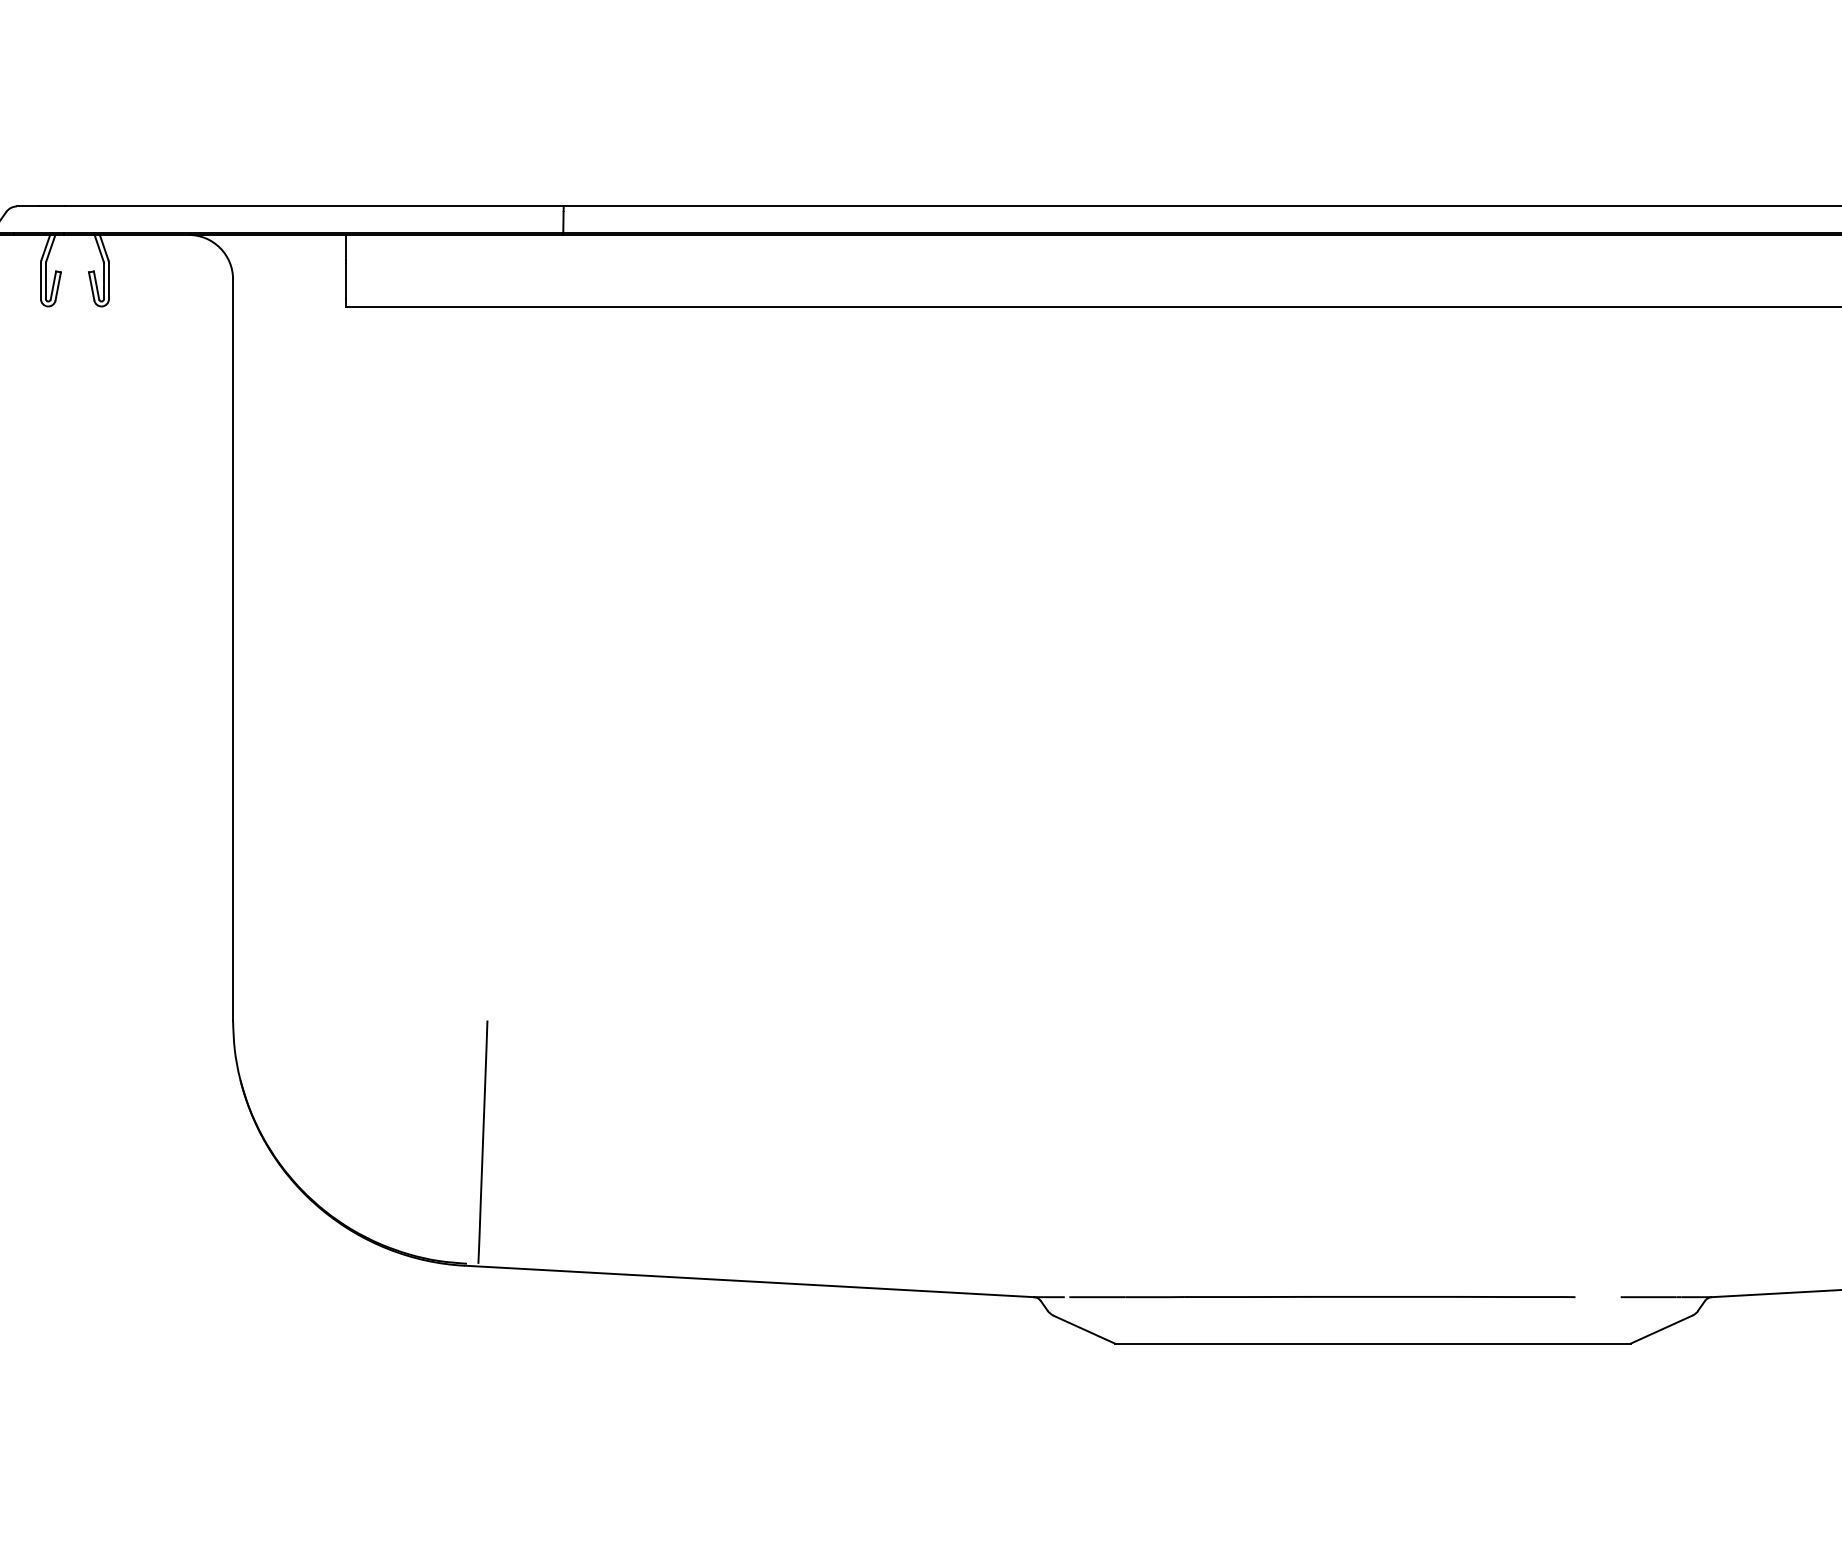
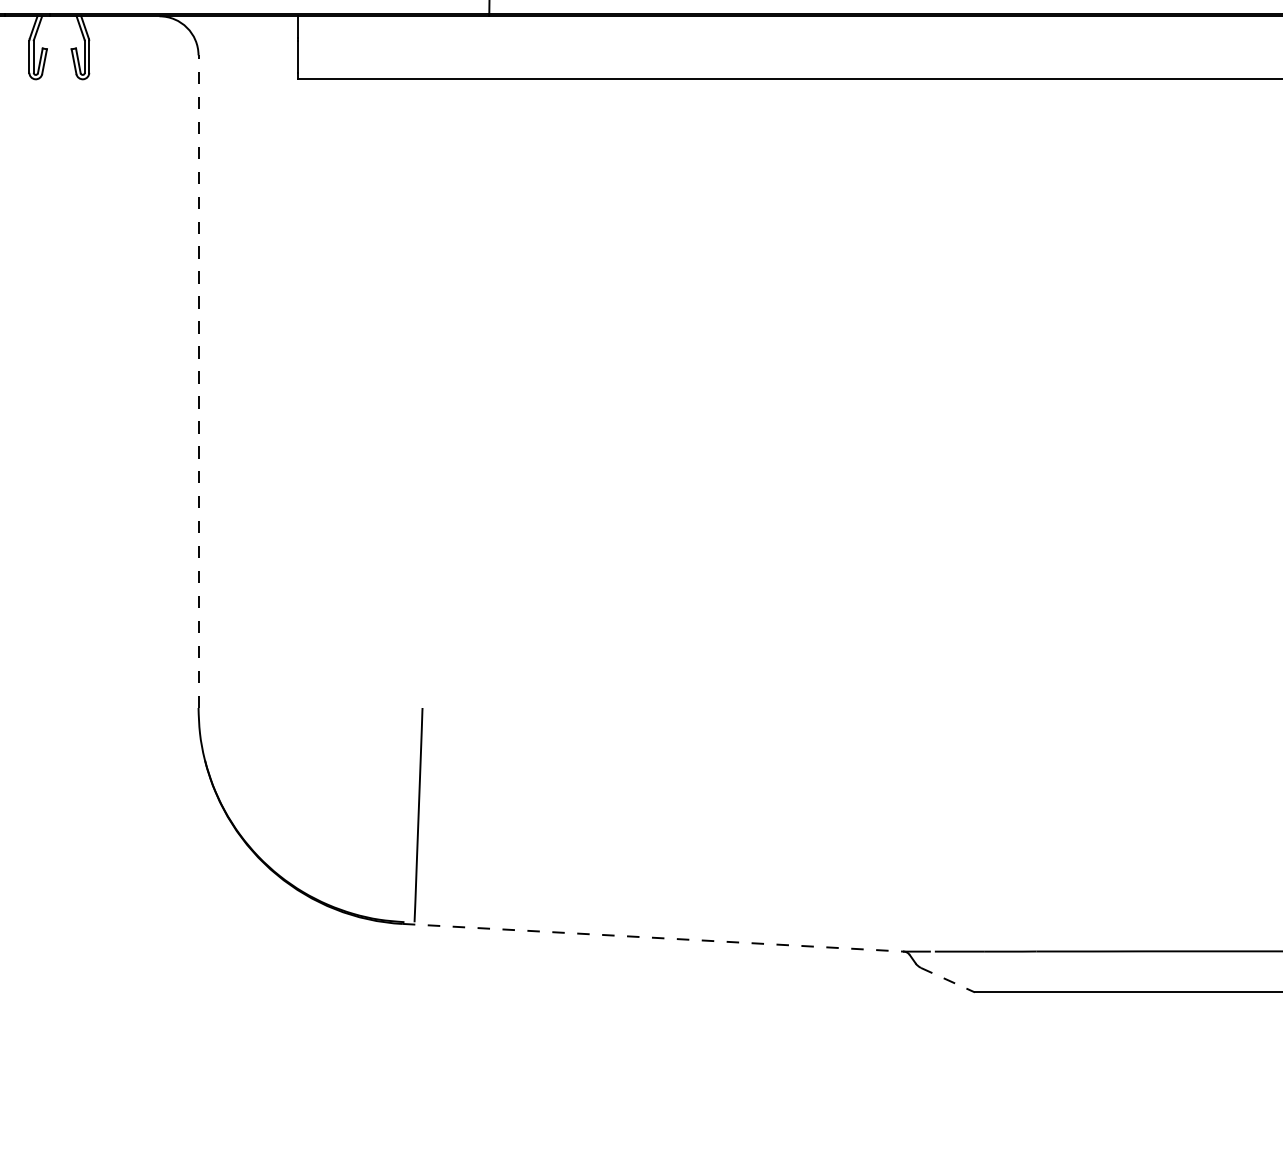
line: (233, 649) -> (198, 381), solid -> dashed
line: (749, 1281) -> (653, 937), solid -> dashed
line: (1084, 1329) -> (948, 980), solid -> dashed

